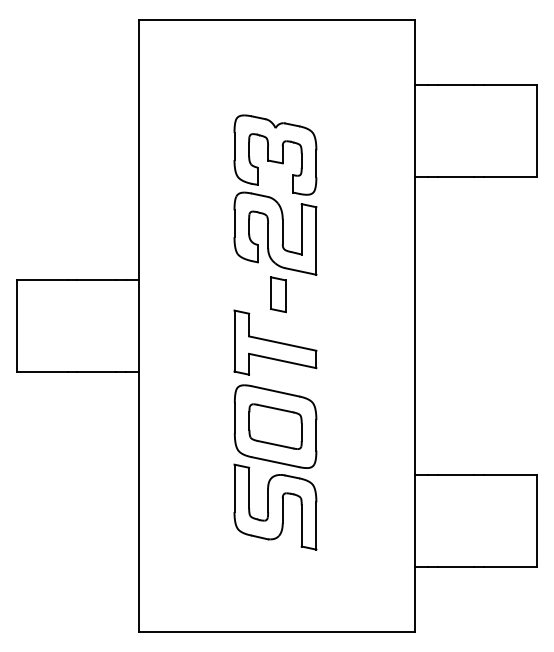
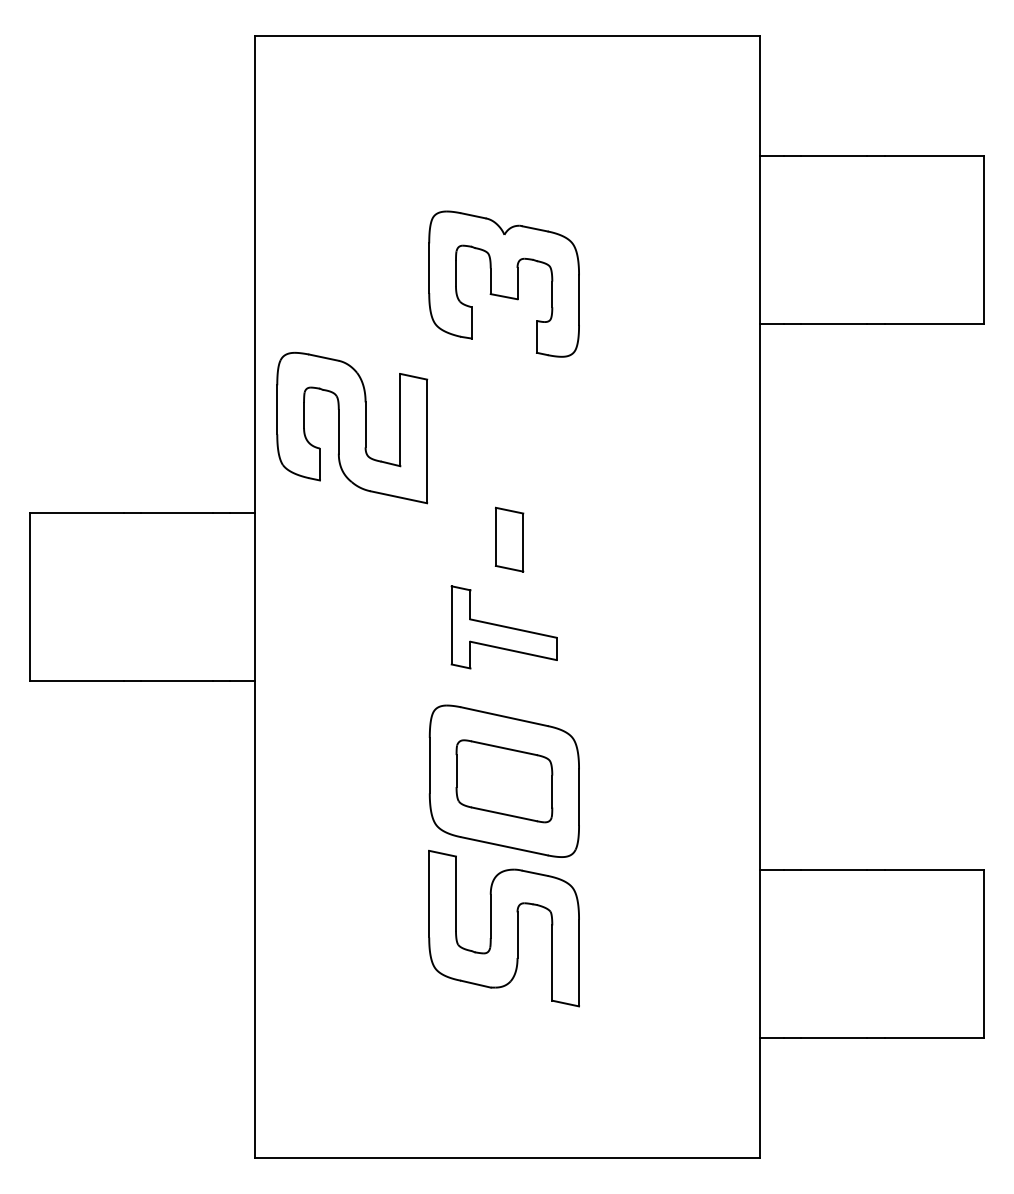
part: (275, 233) -> (352, 427), moved
part: (275, 342) -> (504, 627), size x0.7

